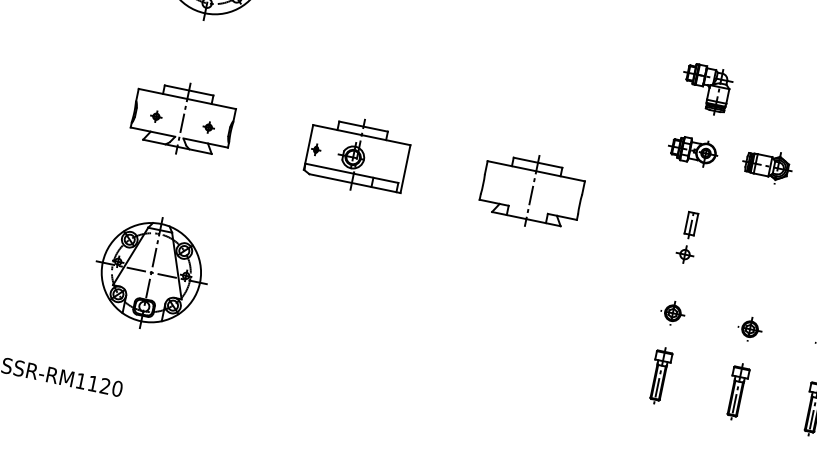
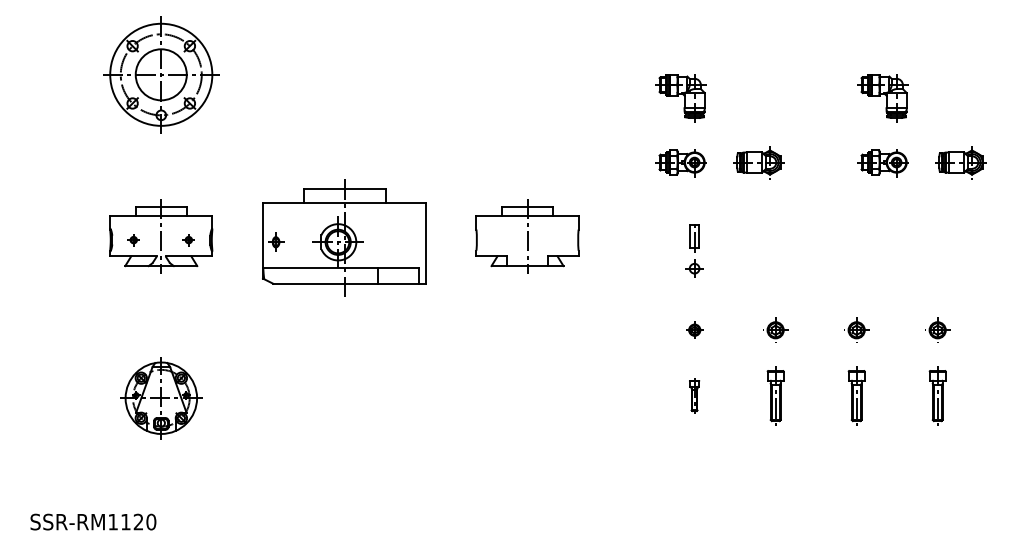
part: (356, 154) -> (343, 236), size x1.6
part: (151, 273) -> (161, 398), size x0.7
part: (672, 312) -> (694, 329), size x0.7
part: (659, 375) -> (694, 395), size x0.6

